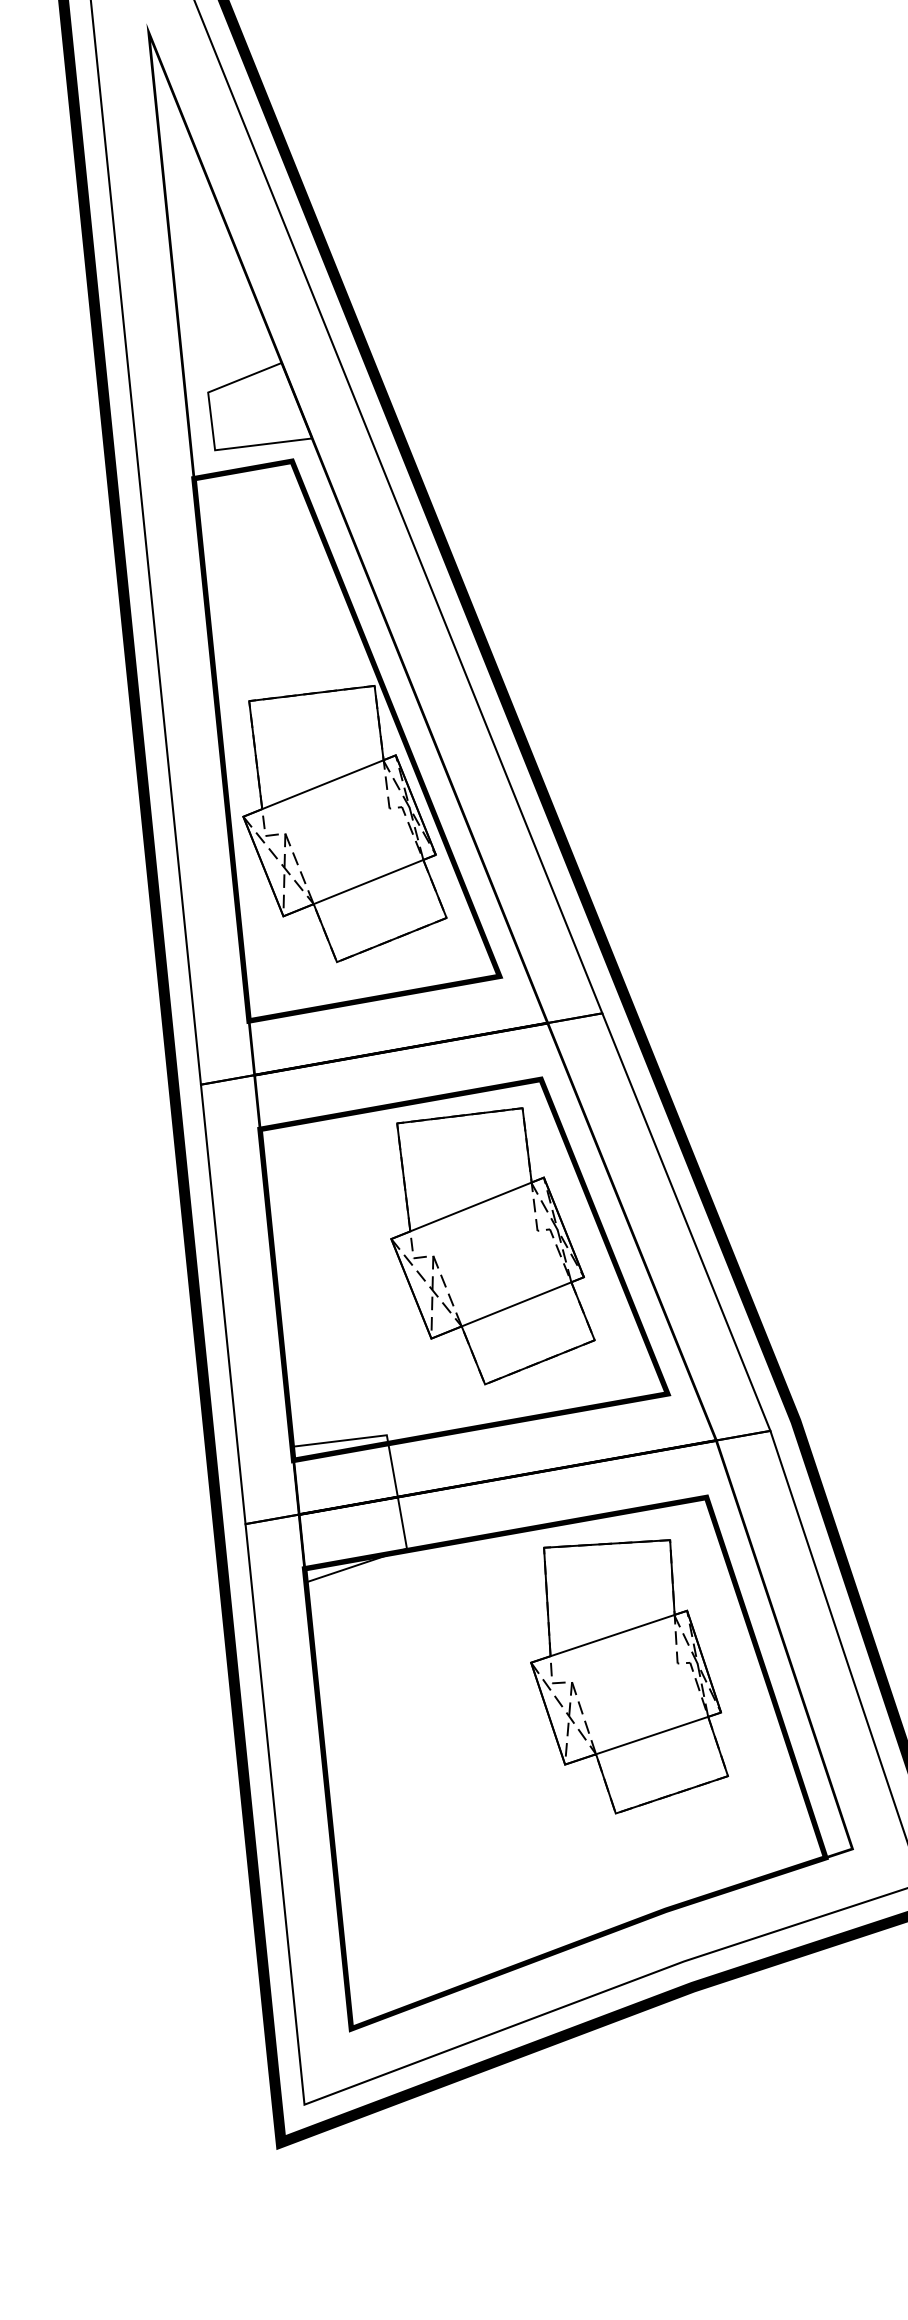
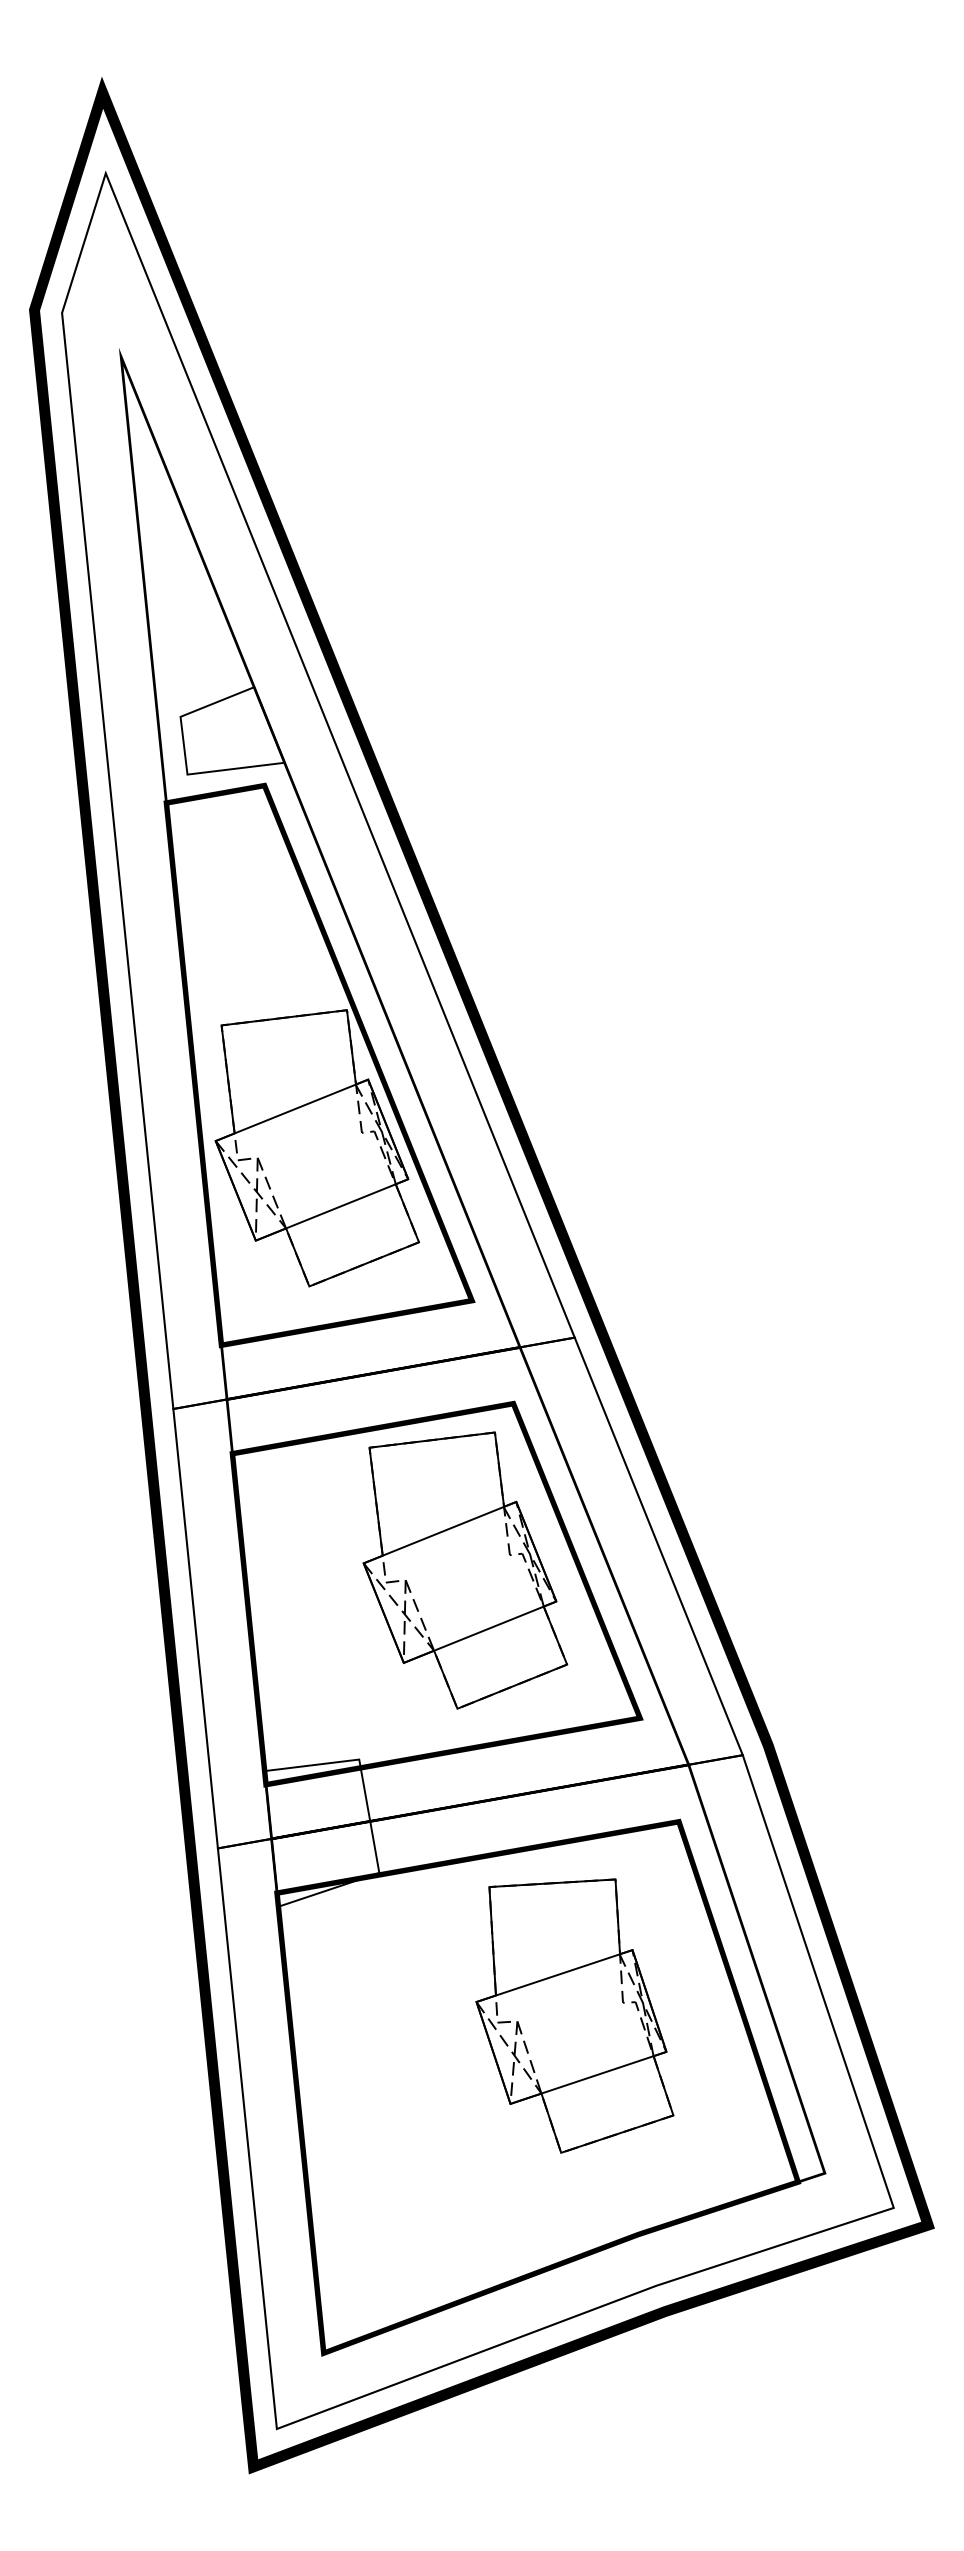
part: (629, 1676) -> (574, 2015), moved

